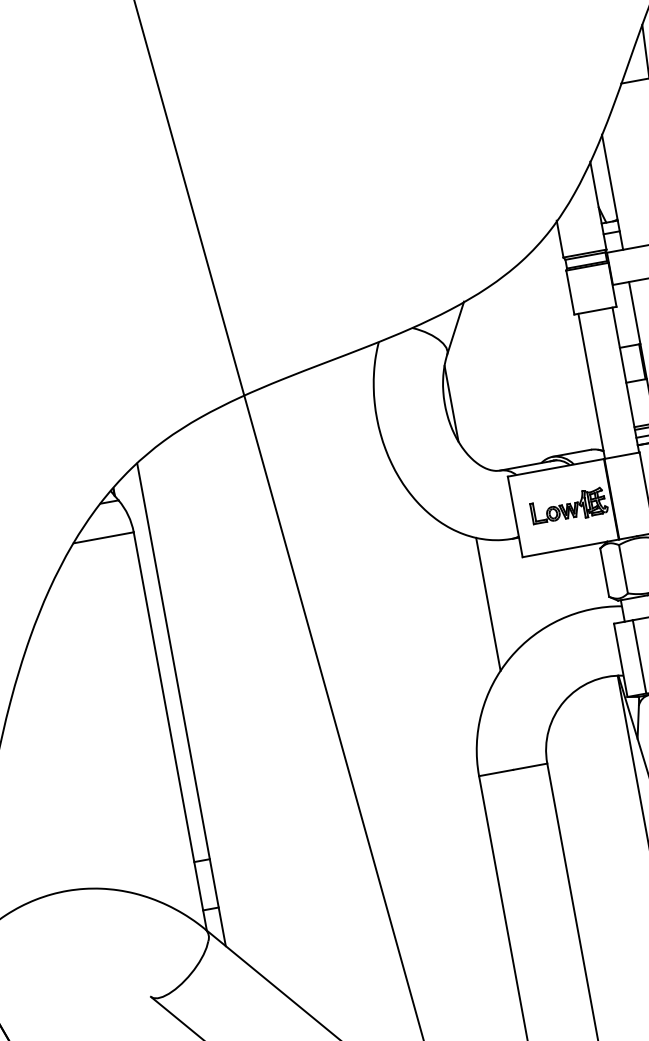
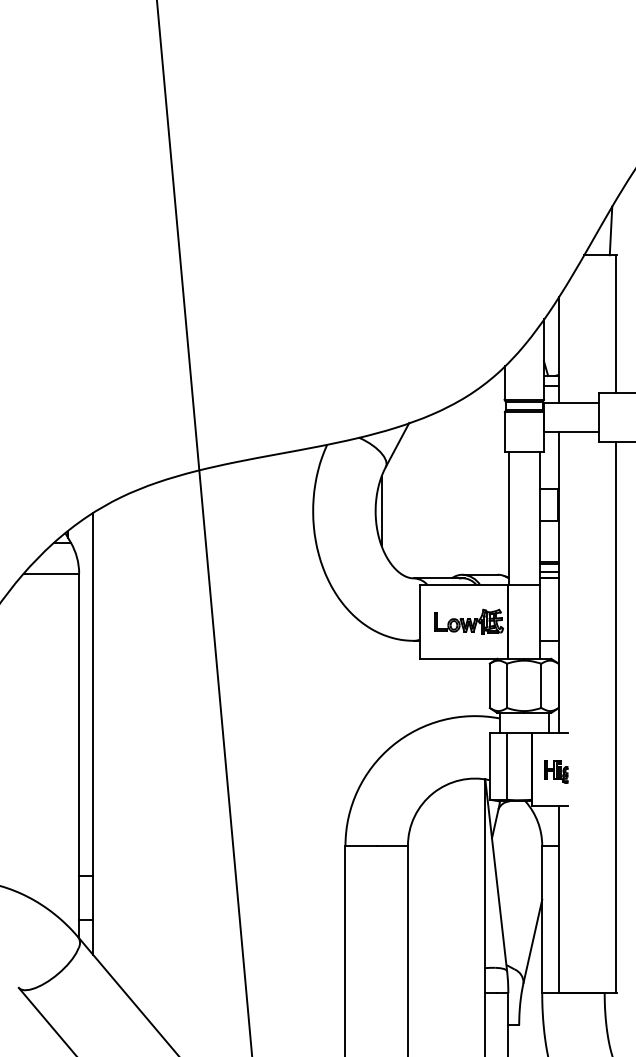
line: (488, 603) -> (381, 694), removed

